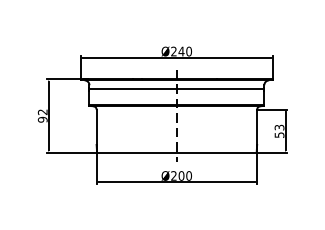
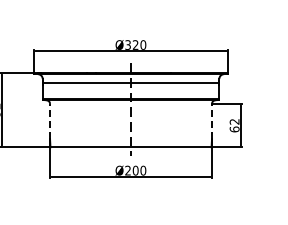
text: (177, 51) -> (131, 44), Ø240 -> Ø320
line: (96, 126) -> (49, 120), solid -> dashed
line: (257, 126) -> (212, 120), solid -> dashed
text: (279, 131) -> (234, 125), 53 -> 62

